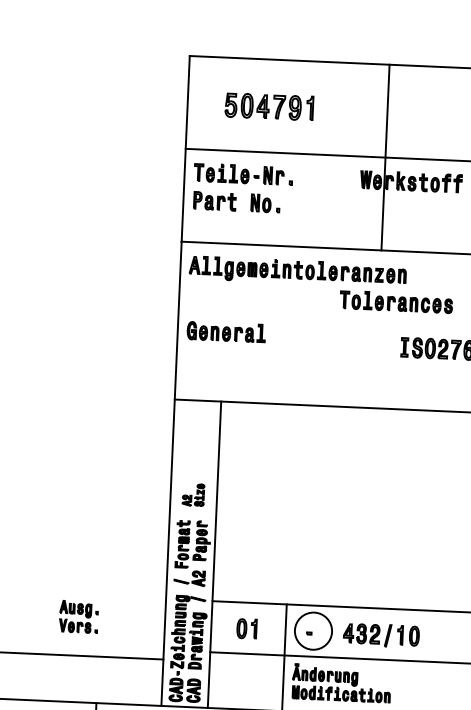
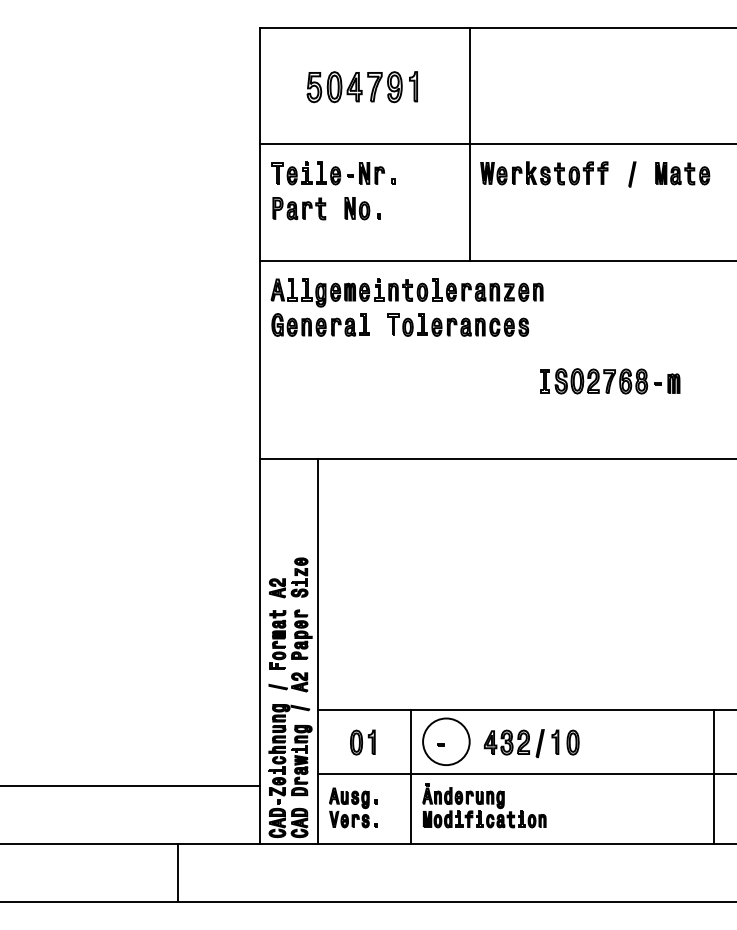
line: (385, 157) -> (469, 144), moved
part: (396, 301) -> (458, 324), moved
part: (226, 331) -> (320, 324), moved
part: (193, 494) -> (288, 577), size x1.43
part: (78, 616) -> (353, 807), moved

